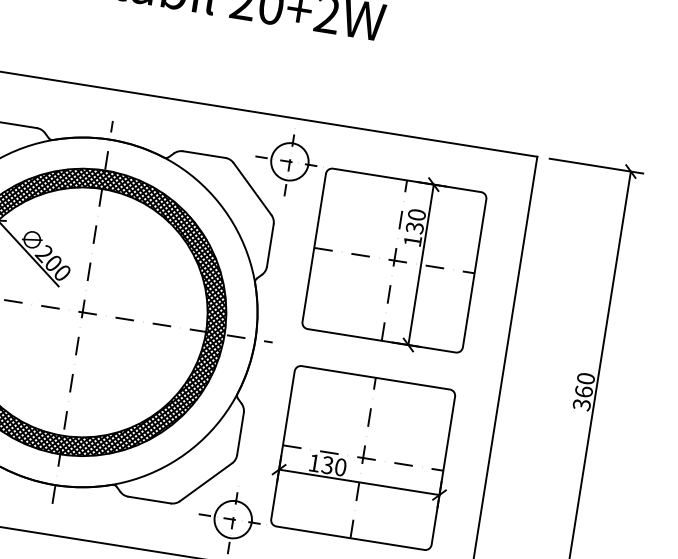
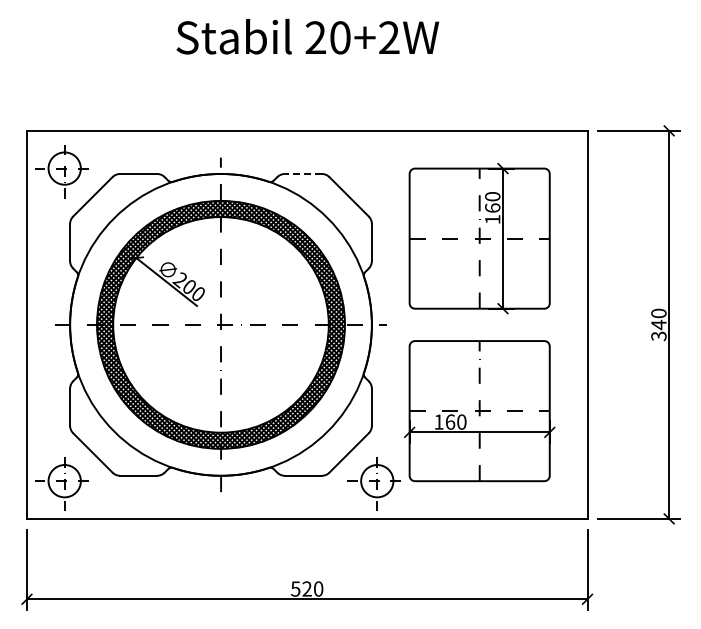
line: (203, 153) -> (302, 173), solid -> dashed
part: (285, 164) -> (373, 171), removed
text: (414, 227) -> (492, 207), 130 -> 160
text: (583, 391) -> (658, 324), 360 -> 340
text: (327, 464) -> (450, 421), 130 -> 160

